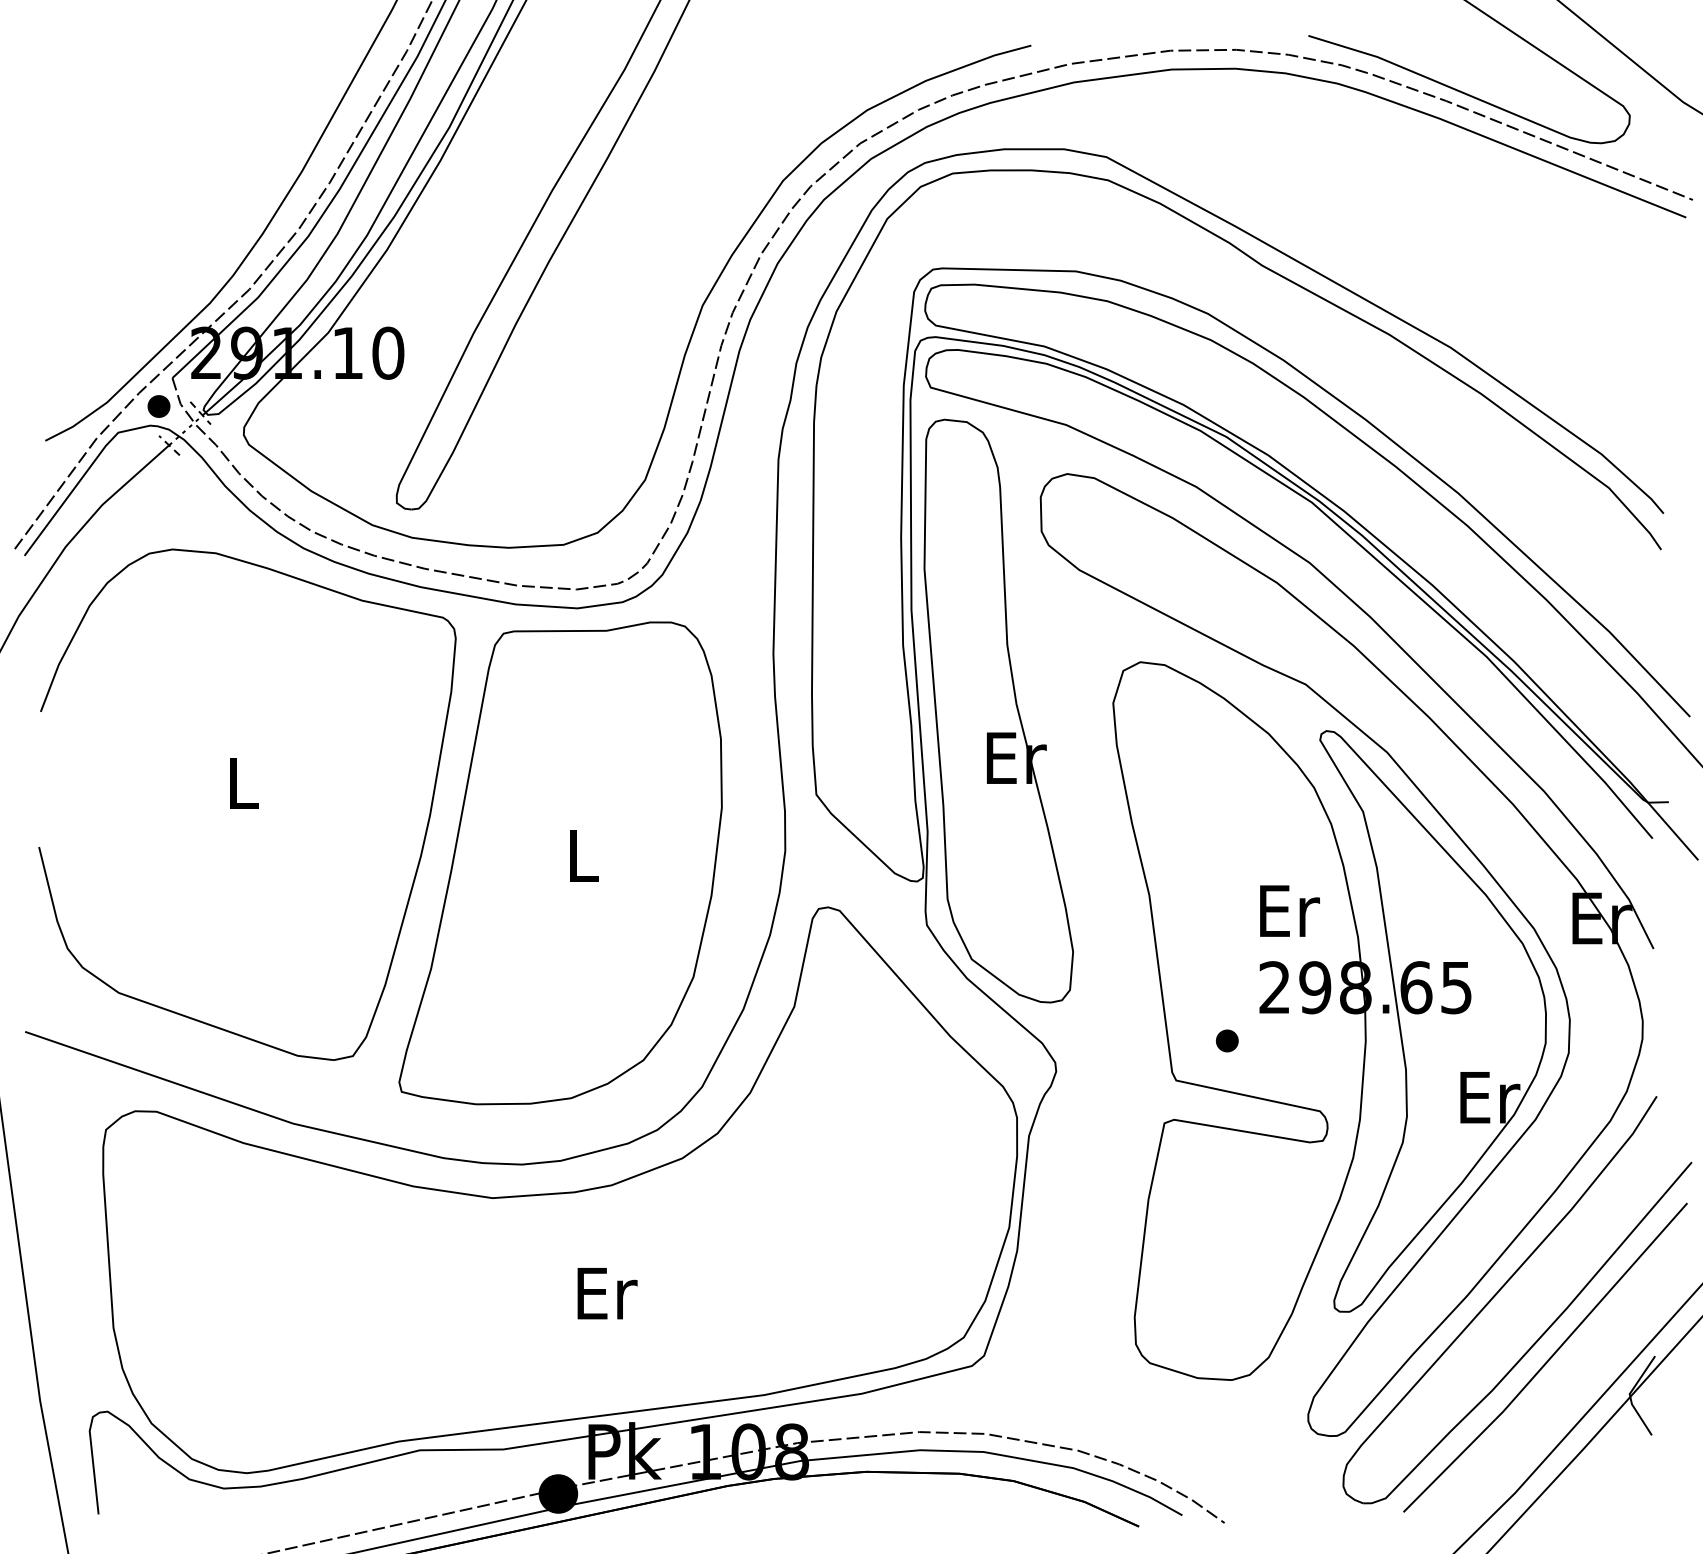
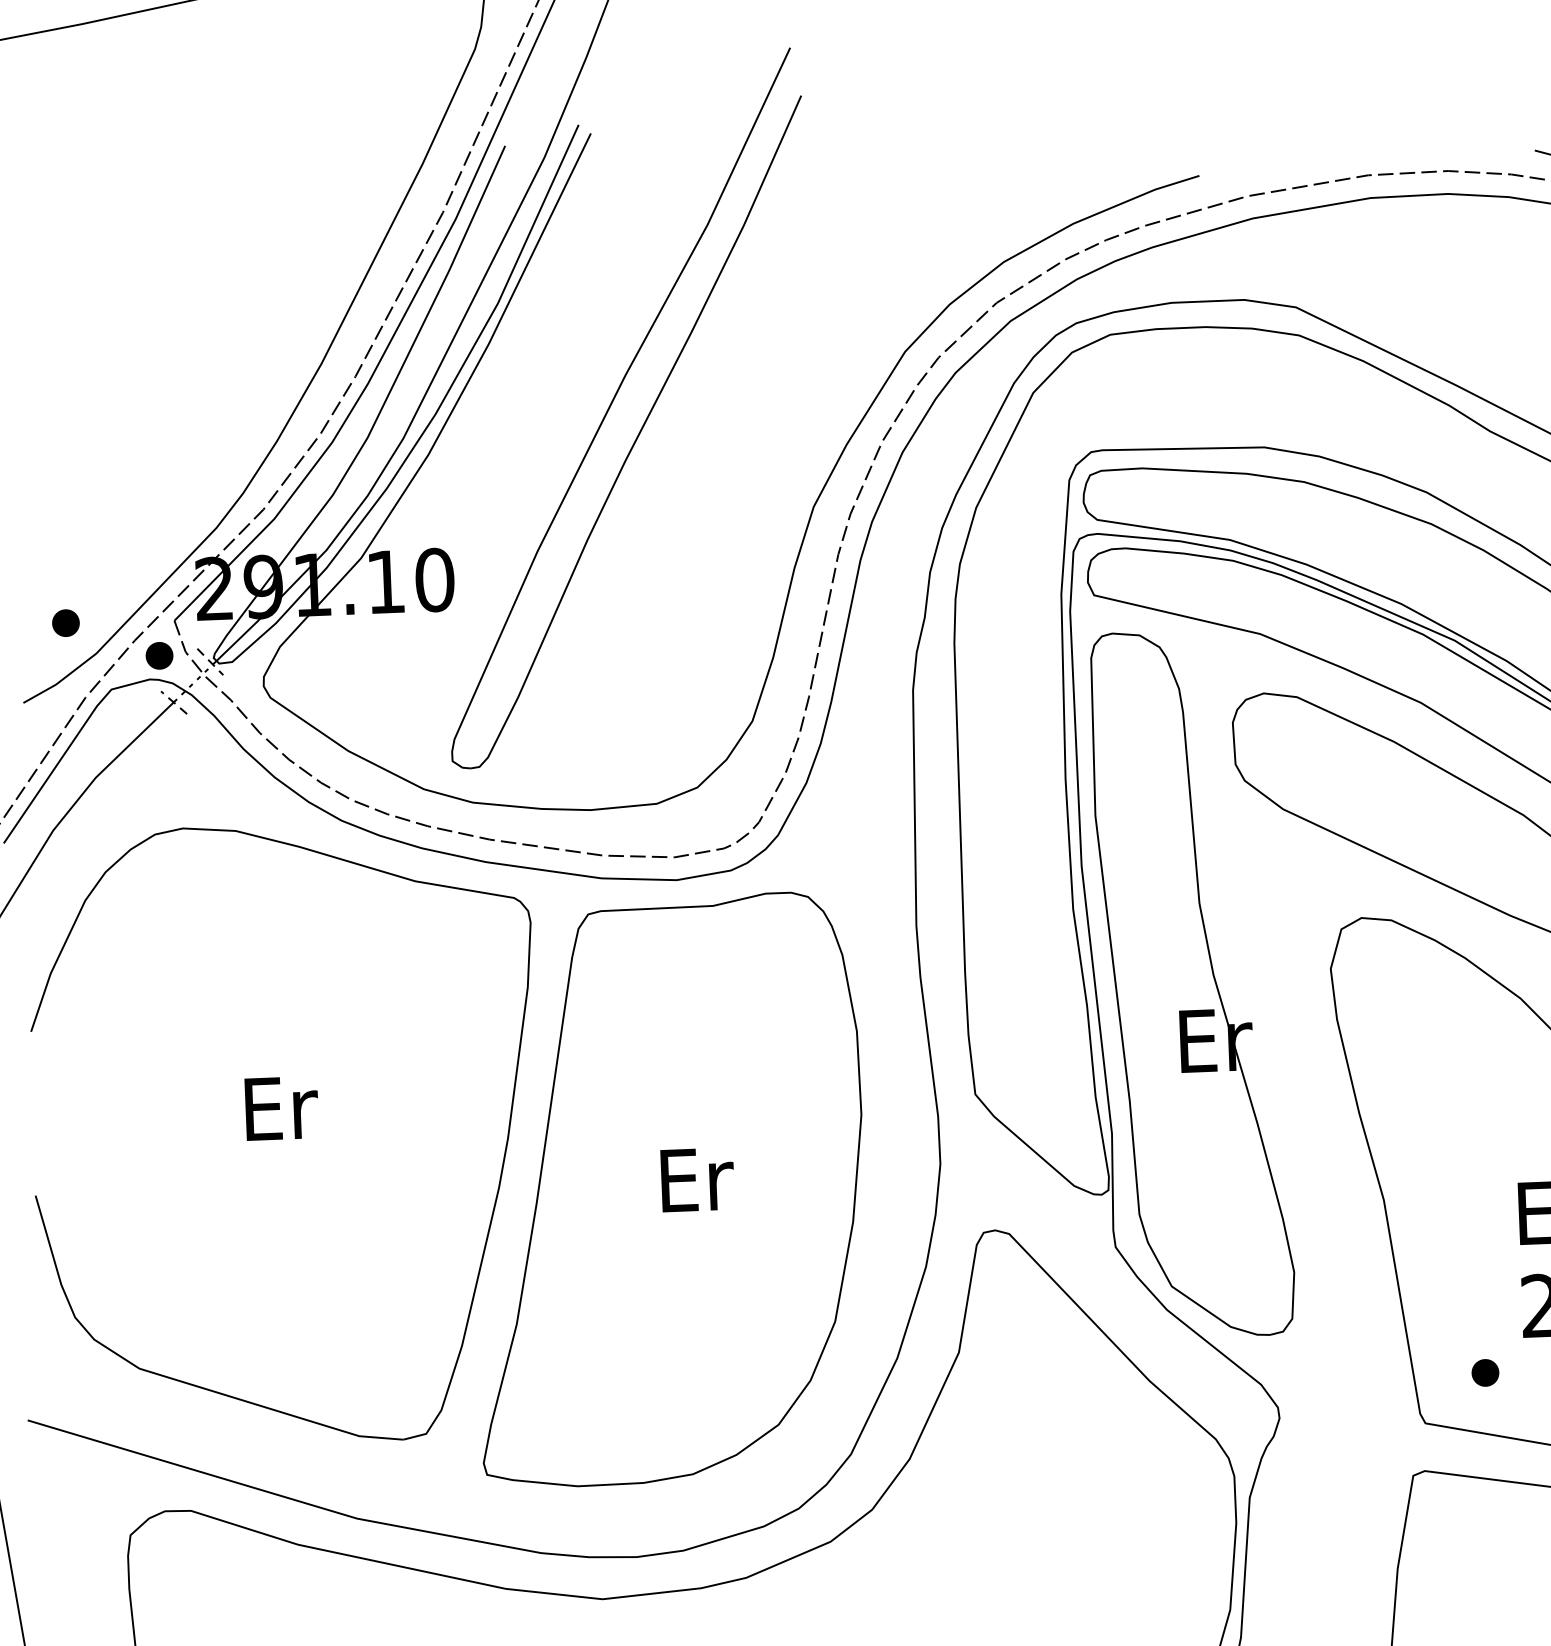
part: (82, 376) -> (65, 623), added
text: (244, 782) -> (281, 1107), L -> Er
text: (584, 855) -> (697, 1179), L -> Er

